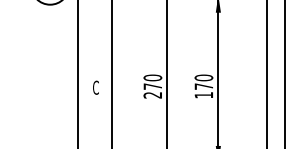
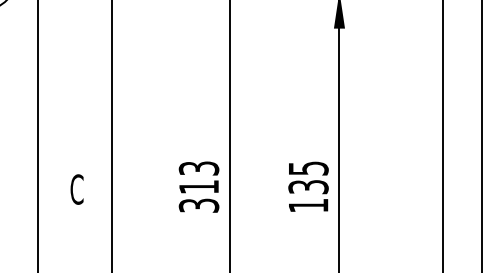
text: (203, 81) -> (307, 176), 170 -> 135
text: (152, 86) -> (198, 186), 270 -> 313

